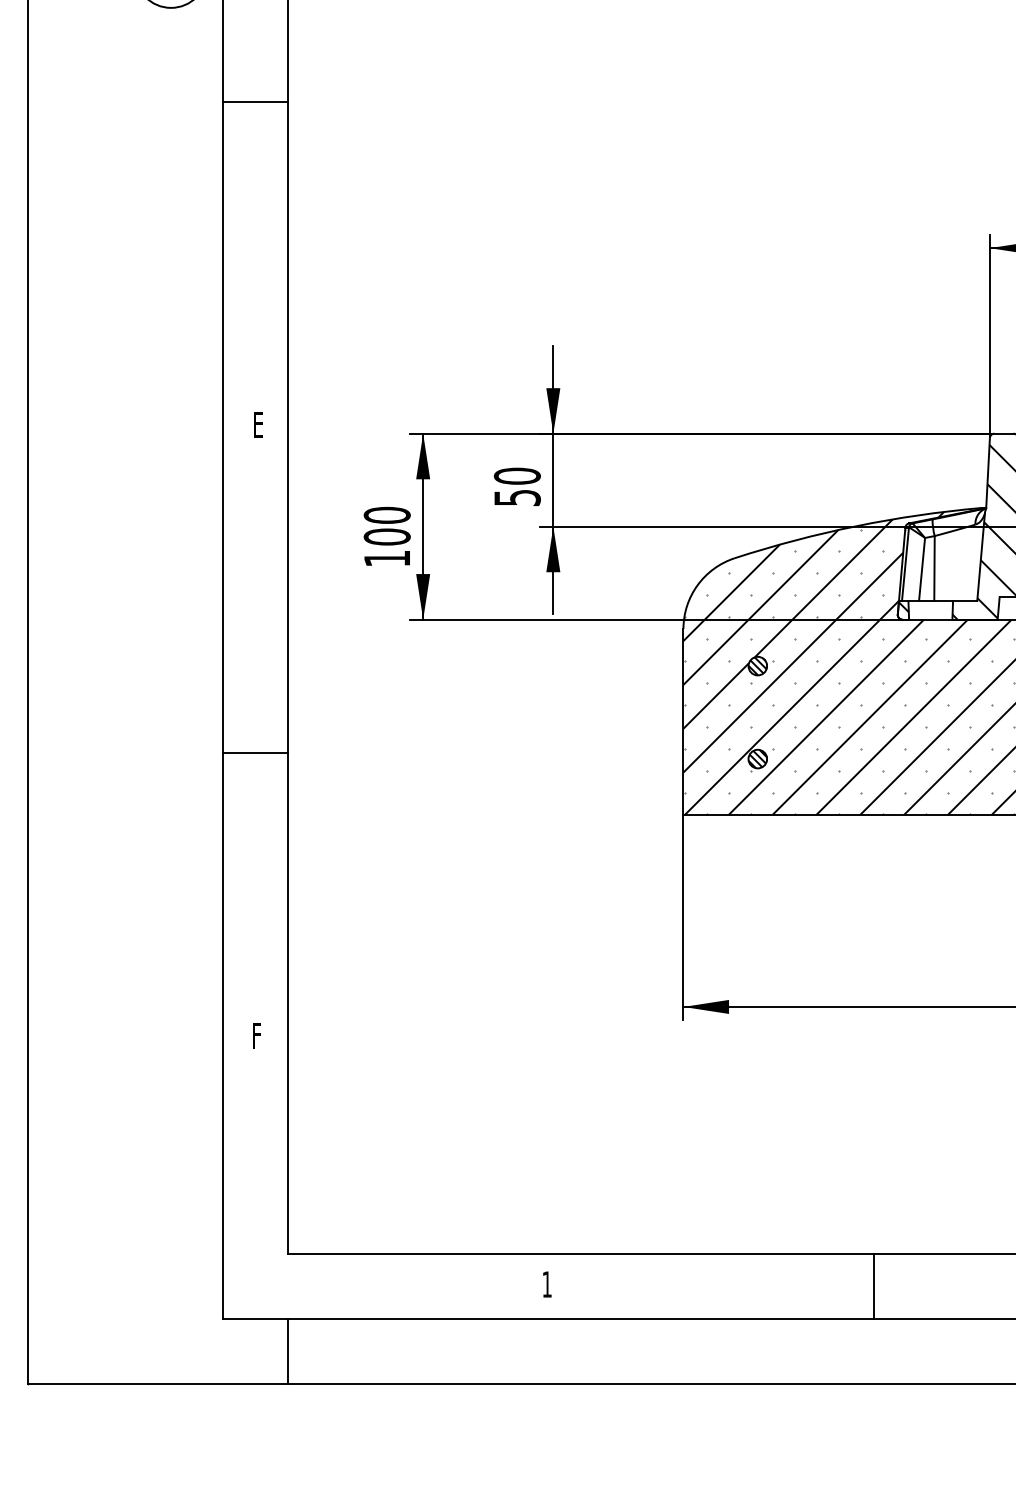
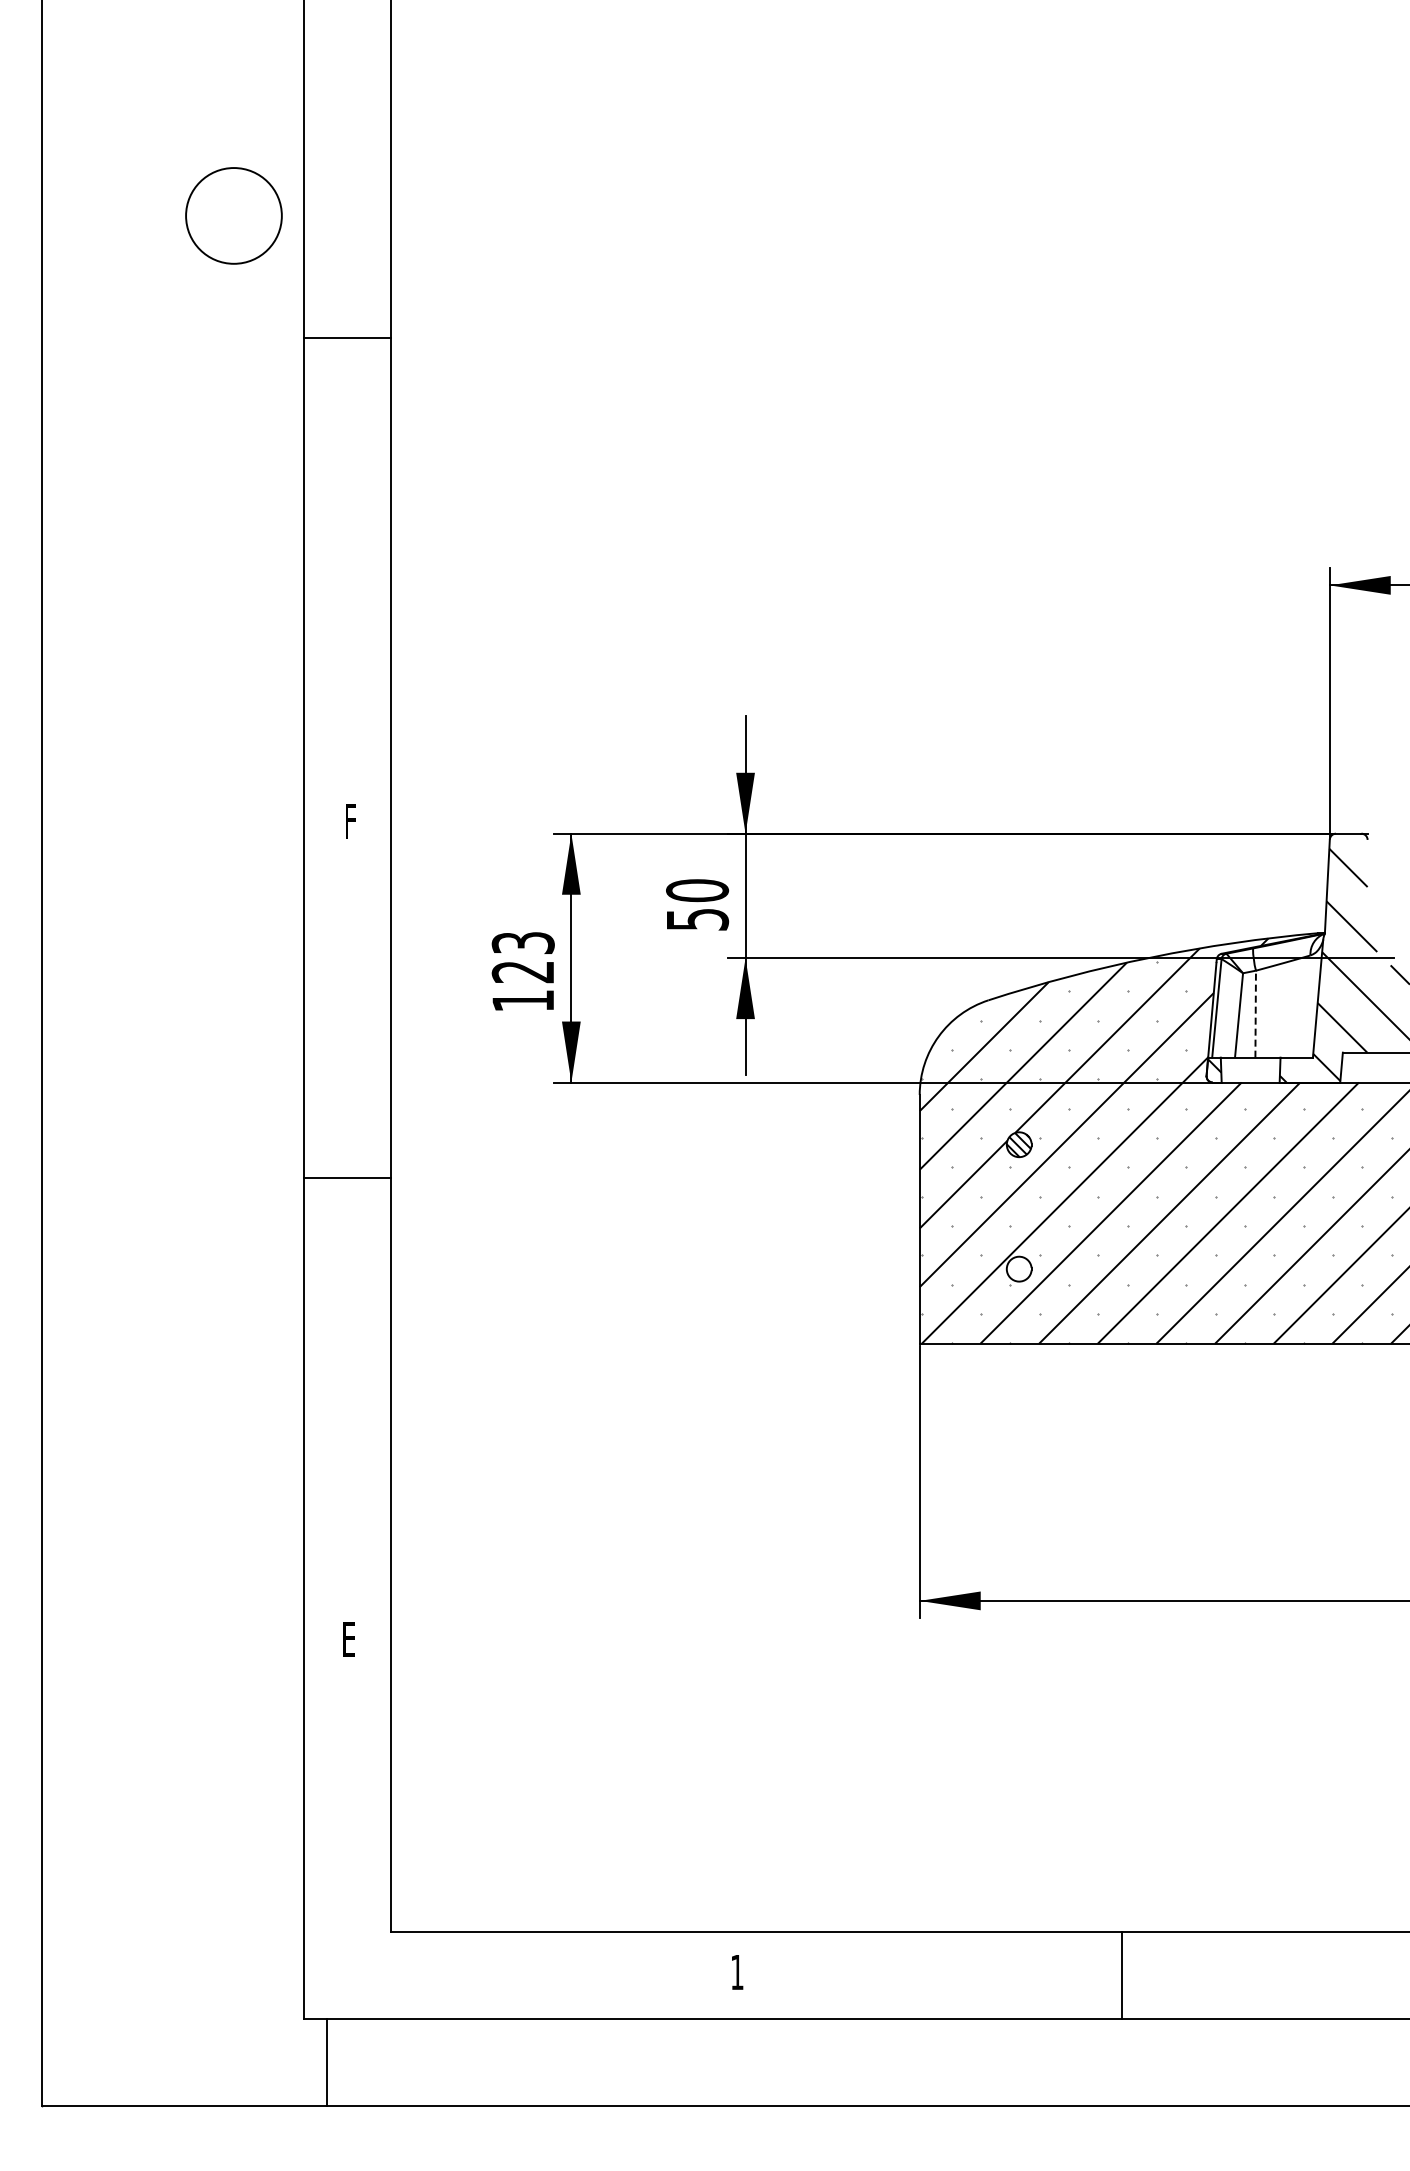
line: (255, 102) -> (346, 338), moved
text: (258, 424) -> (350, 821), E -> F
text: (386, 526) -> (522, 957), 100 -> 123
line: (934, 568) -> (1255, 1013), solid -> dashed
line: (255, 753) -> (346, 1178), moved
hatch: (758, 758) -> (1019, 1268), removed
text: (256, 1035) -> (348, 1639), F -> E
line: (873, 1286) -> (1121, 1974), moved
line: (288, 1351) -> (326, 2061), moved

